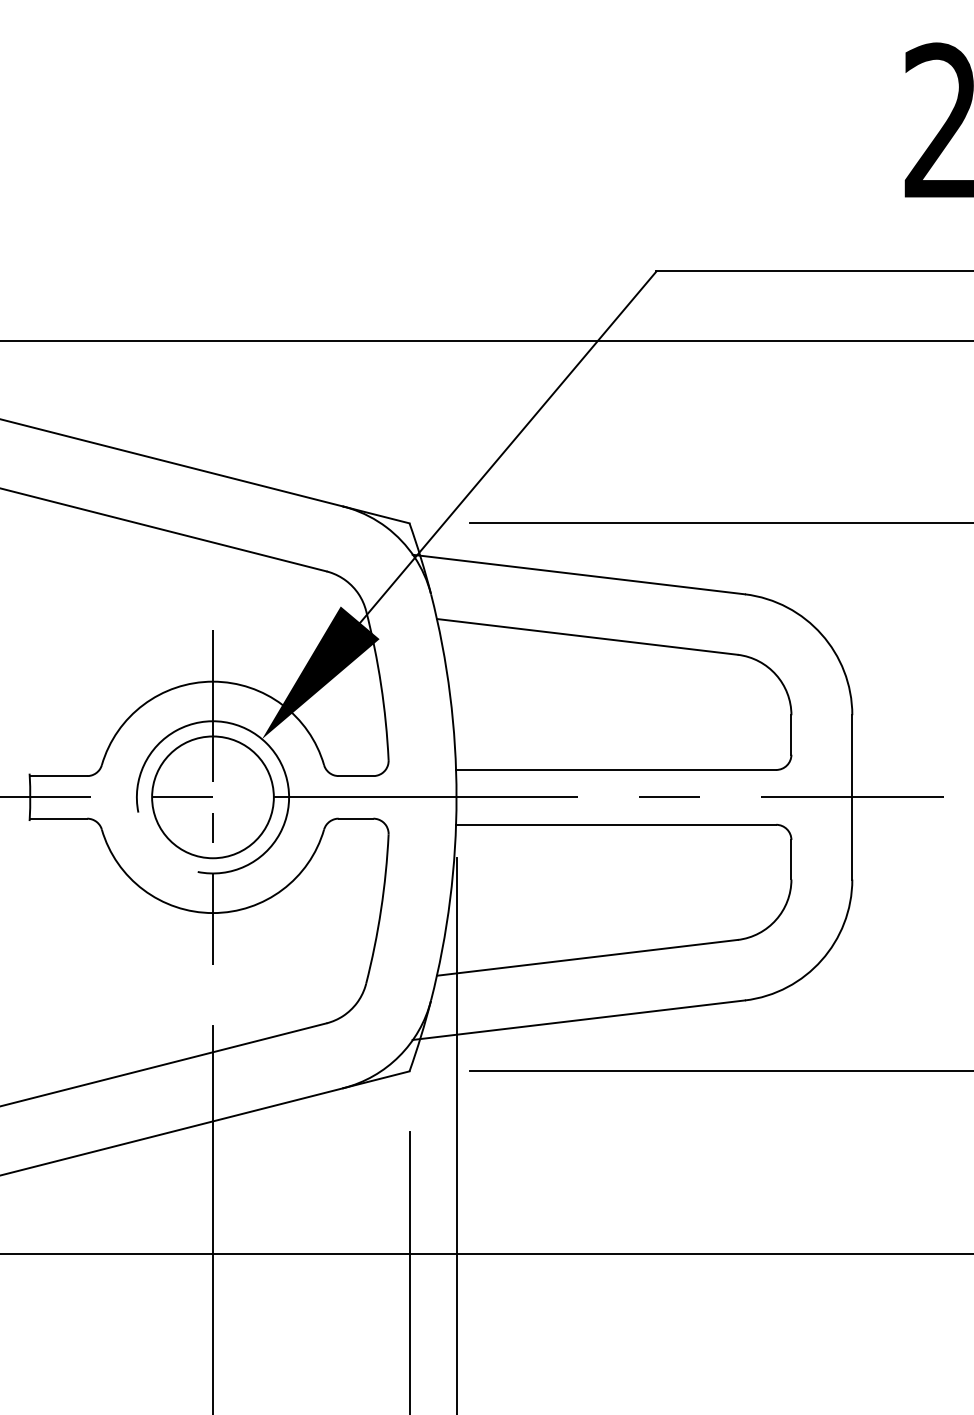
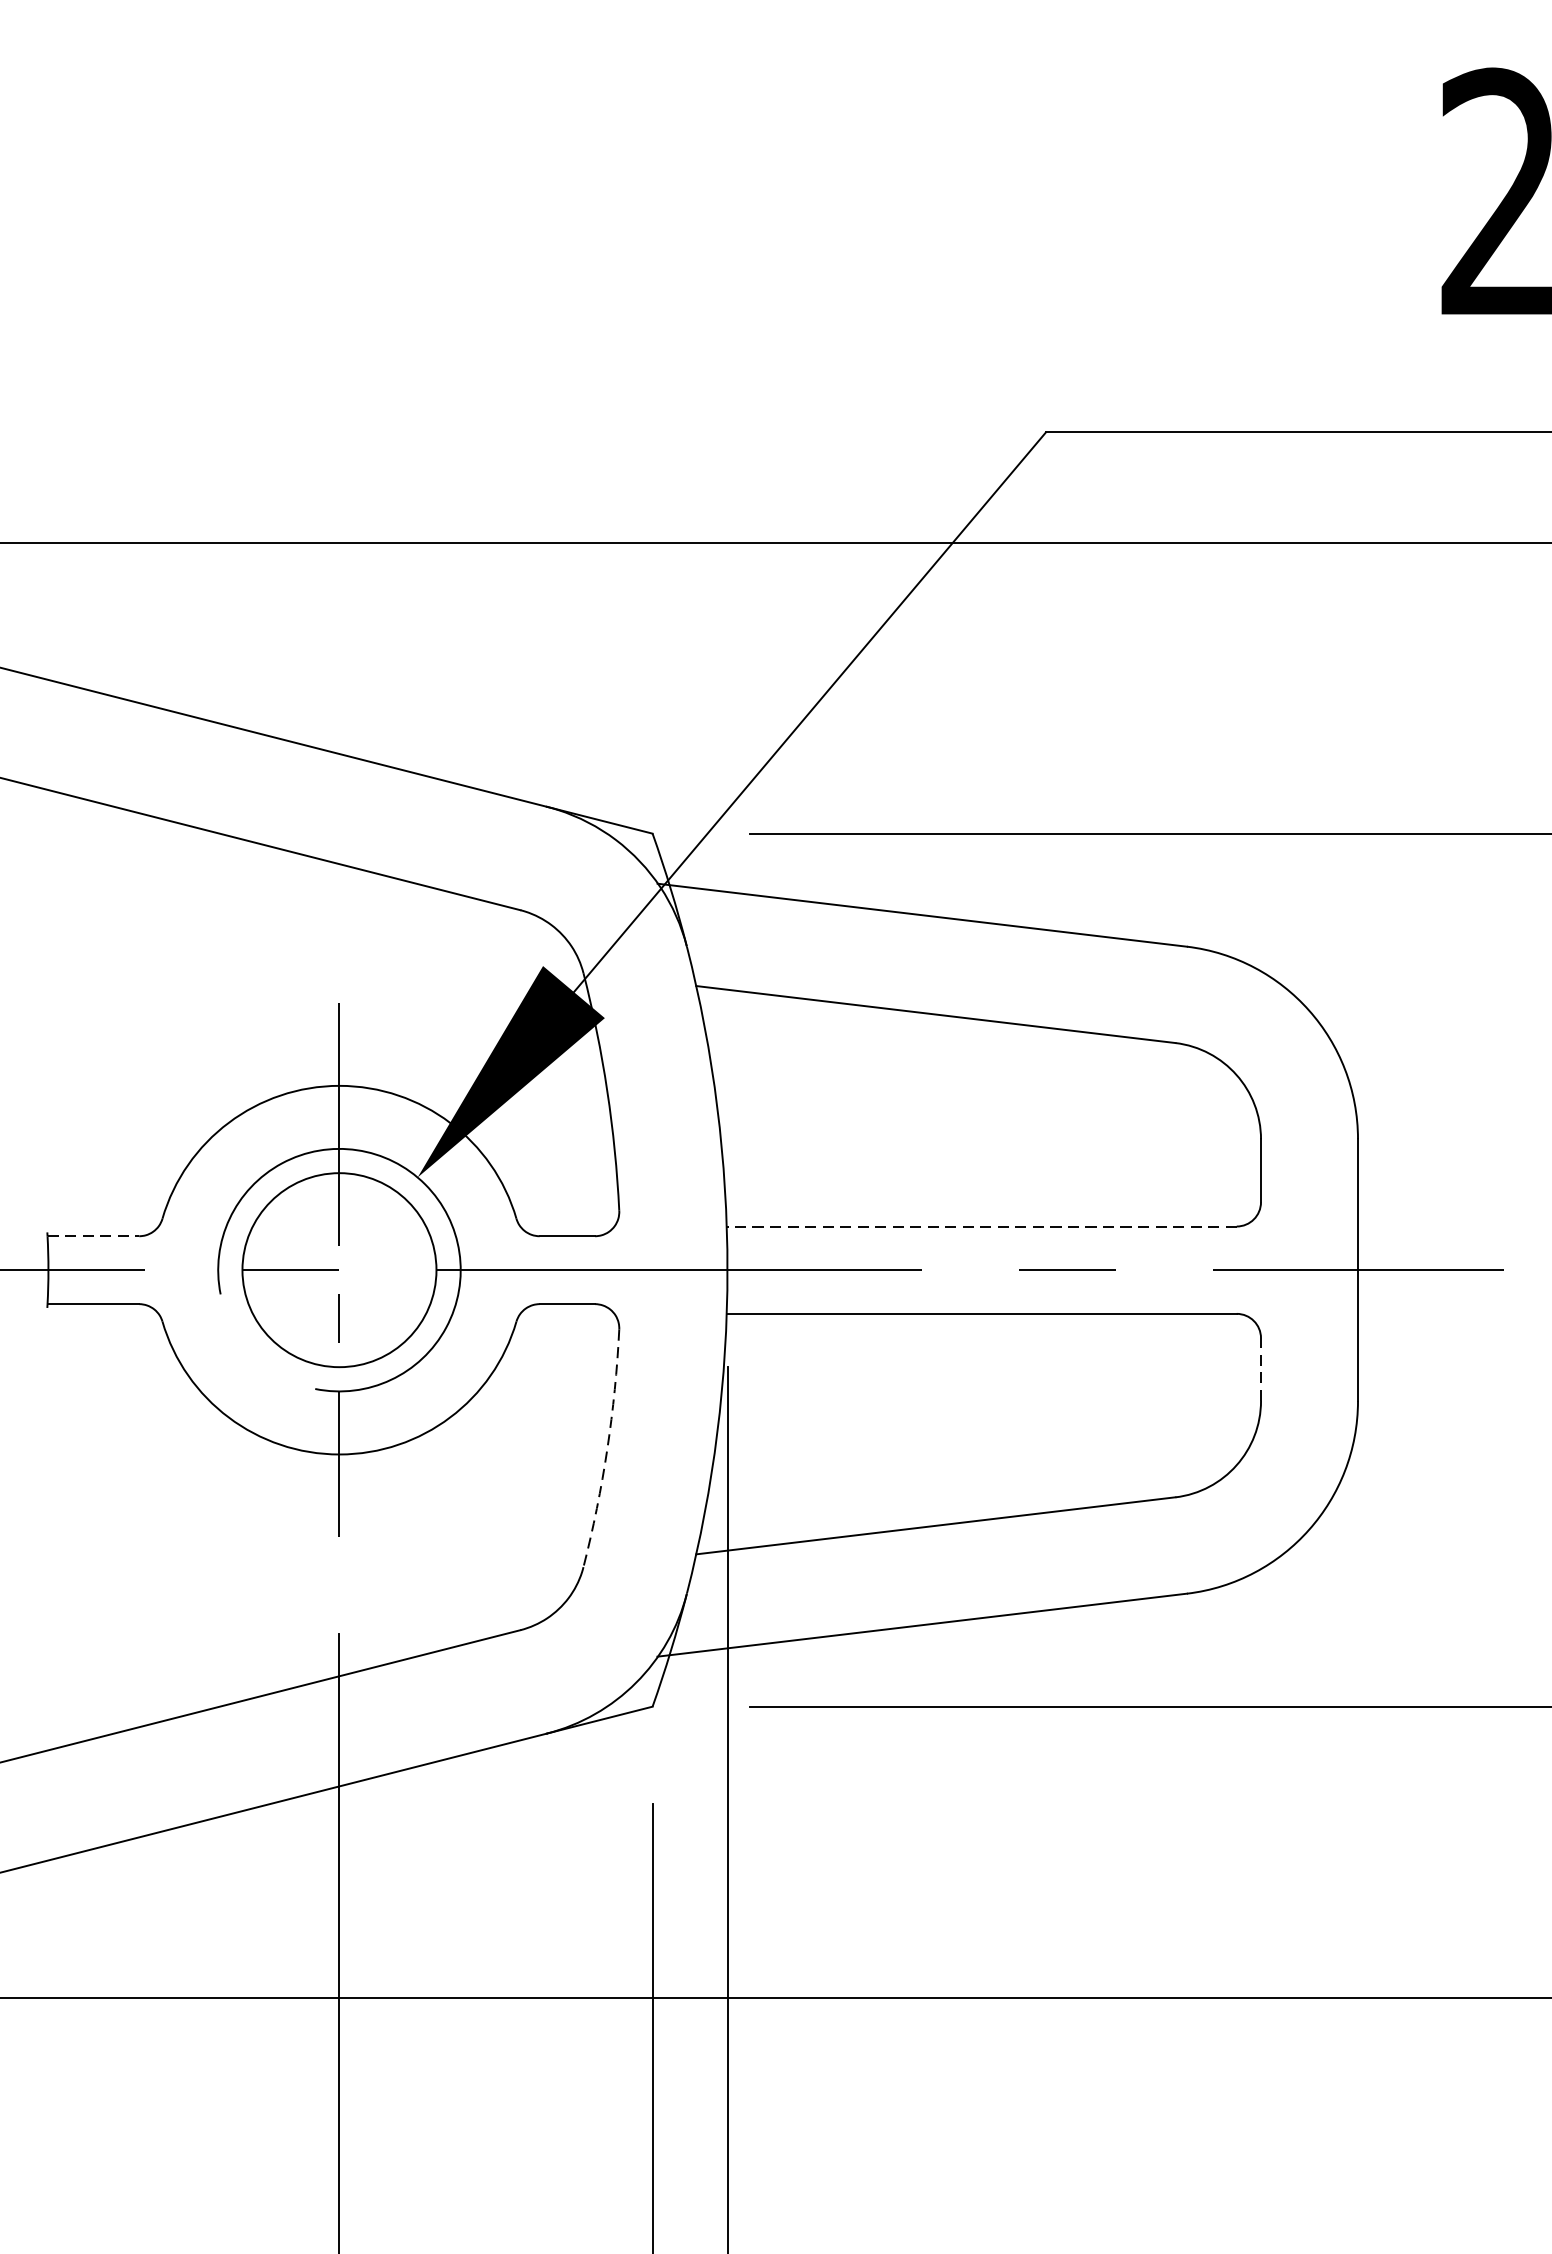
line: (615, 769) -> (980, 1225), solid -> dashed
line: (58, 776) -> (93, 1236), solid -> dashed
line: (791, 859) -> (1261, 1369), solid -> dashed
arc: (381, 909) -> (607, 1448), solid -> dashed

